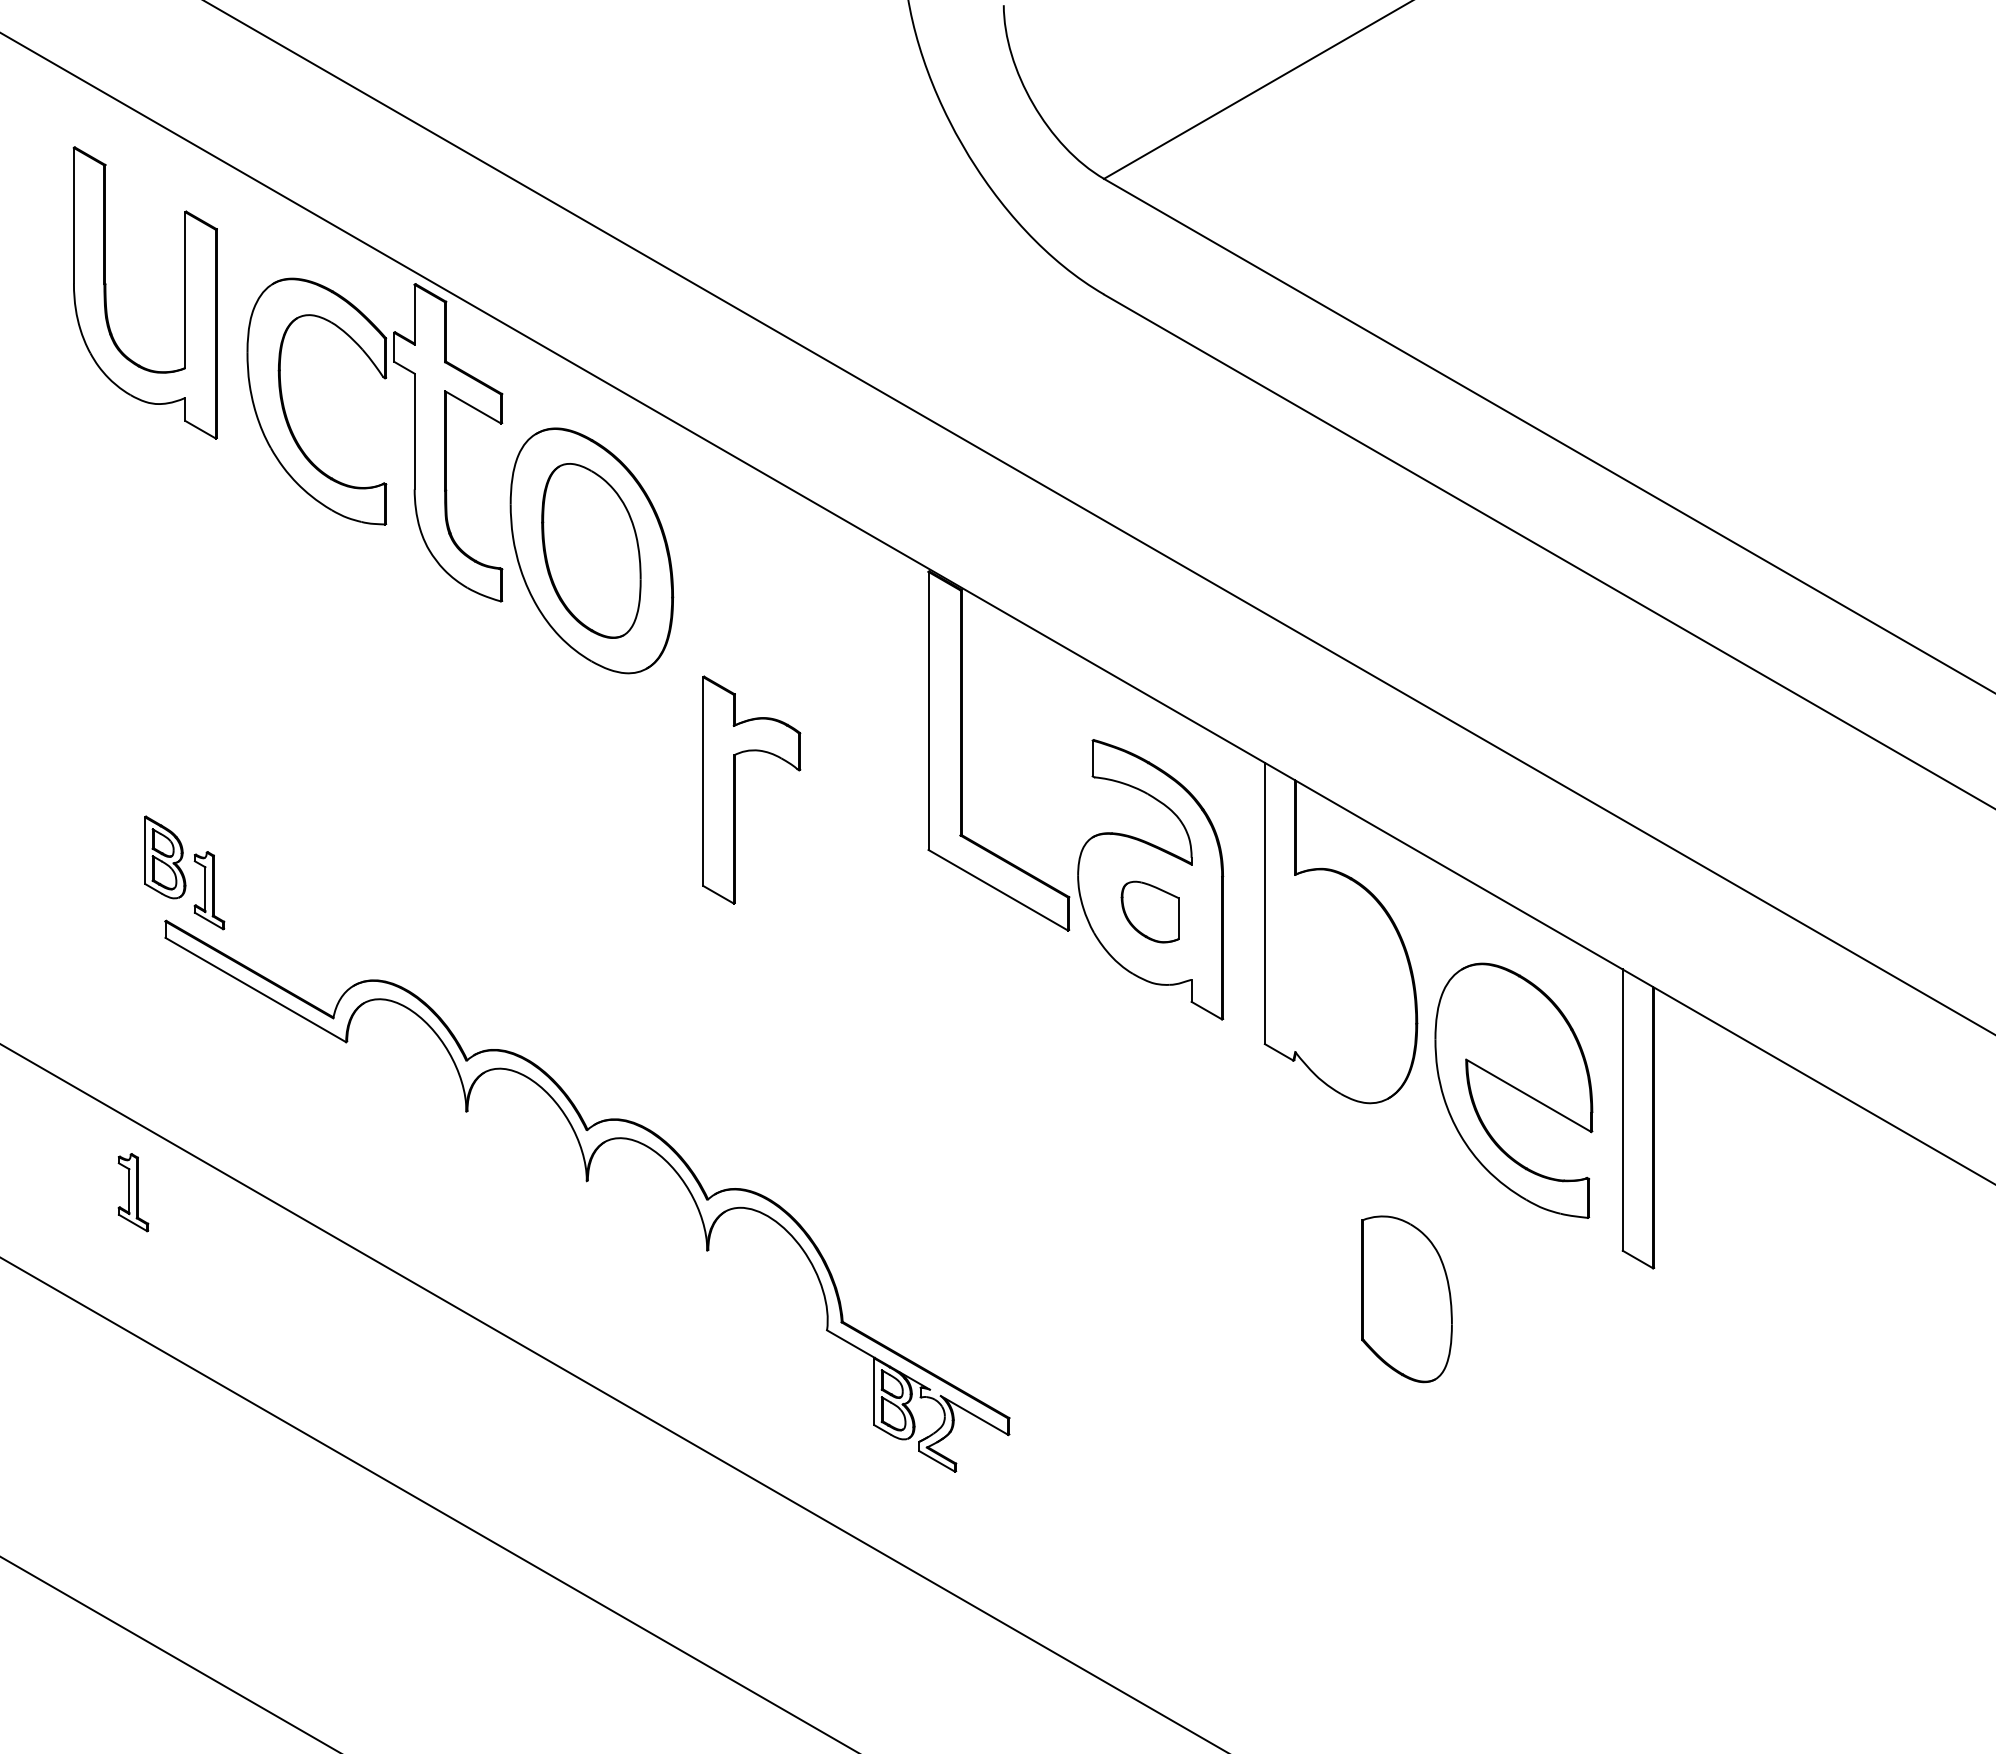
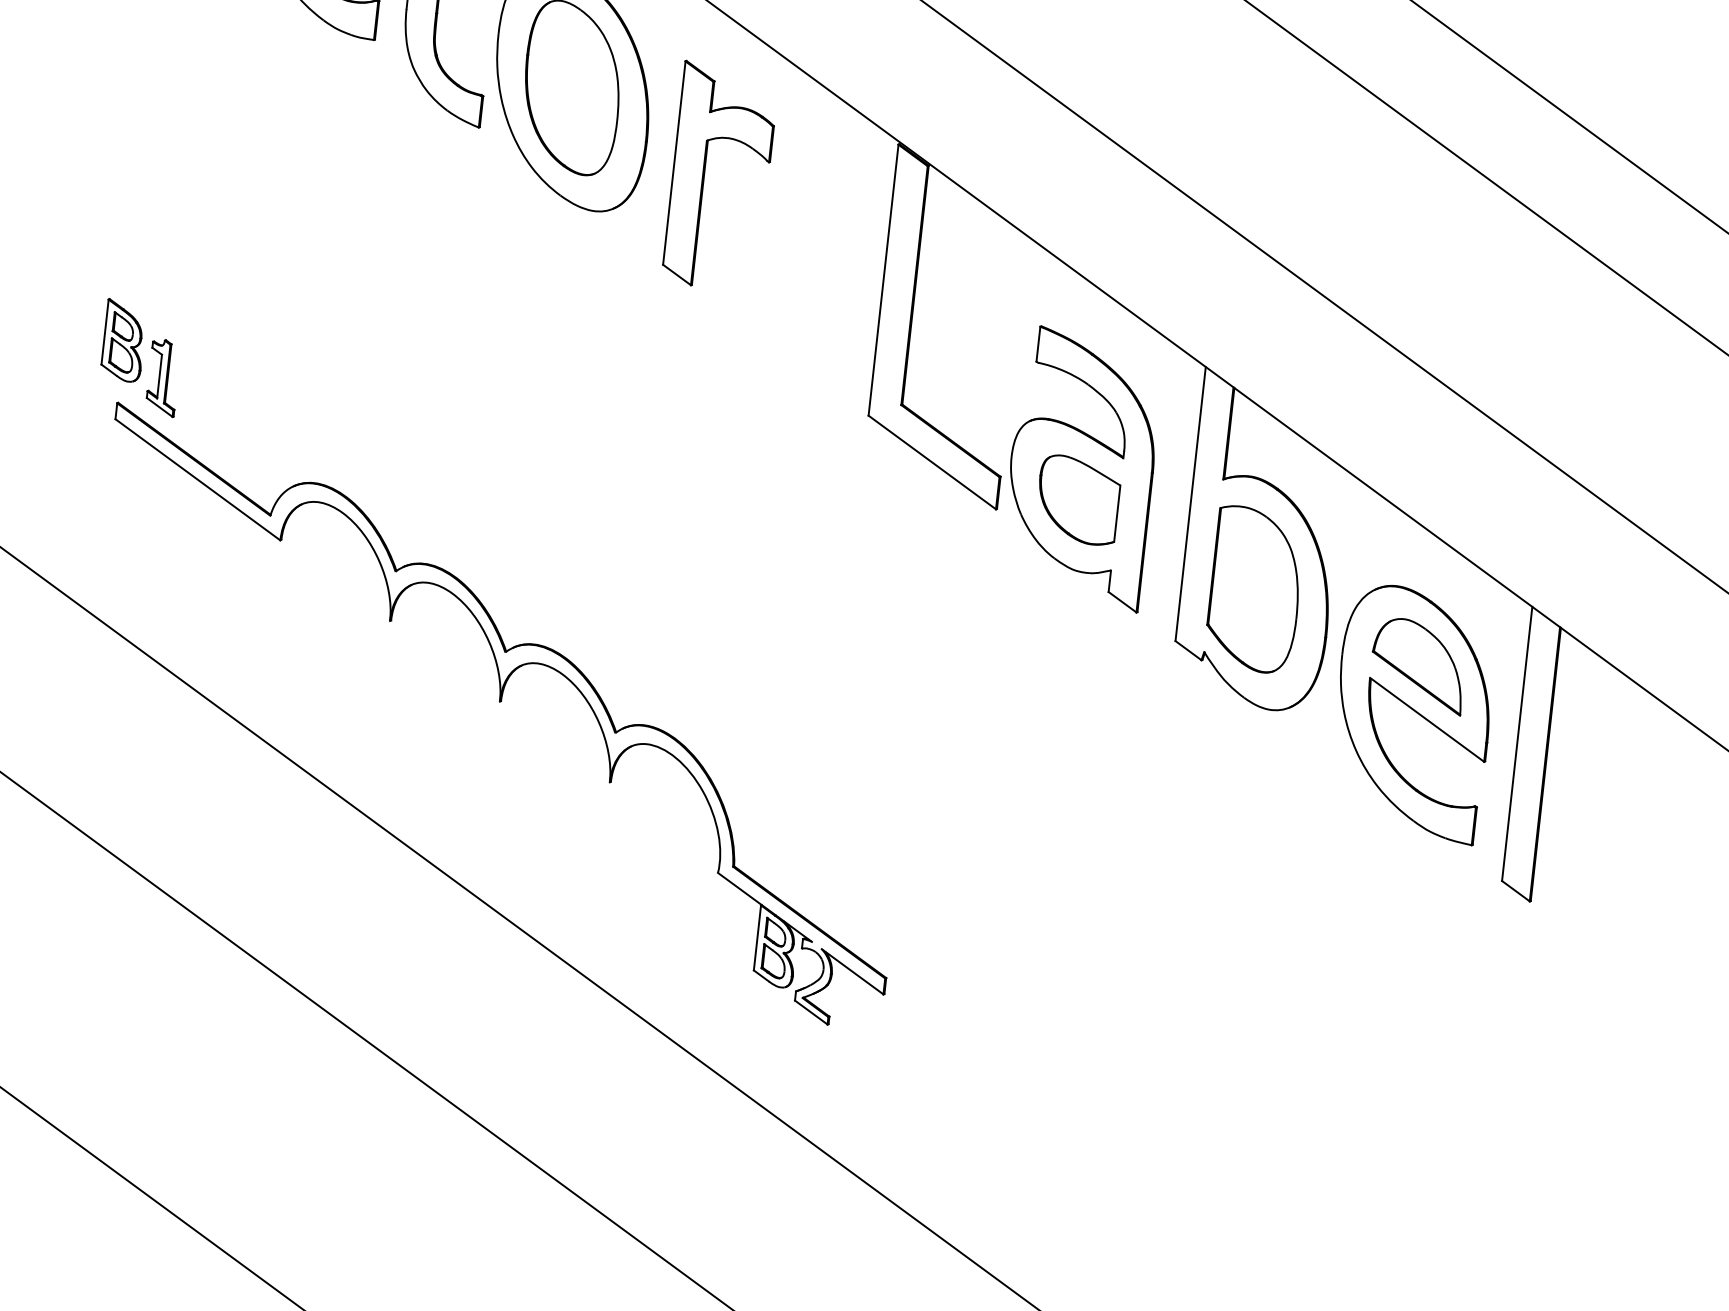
part: (735, 789) -> (704, 174), moved
part: (1150, 911) -> (1078, 499), size x1.43
part: (1513, 1041) -> (1418, 665), added
part: (133, 1192) -> (56, 663), removed
part: (1406, 1299) -> (1254, 590), moved

